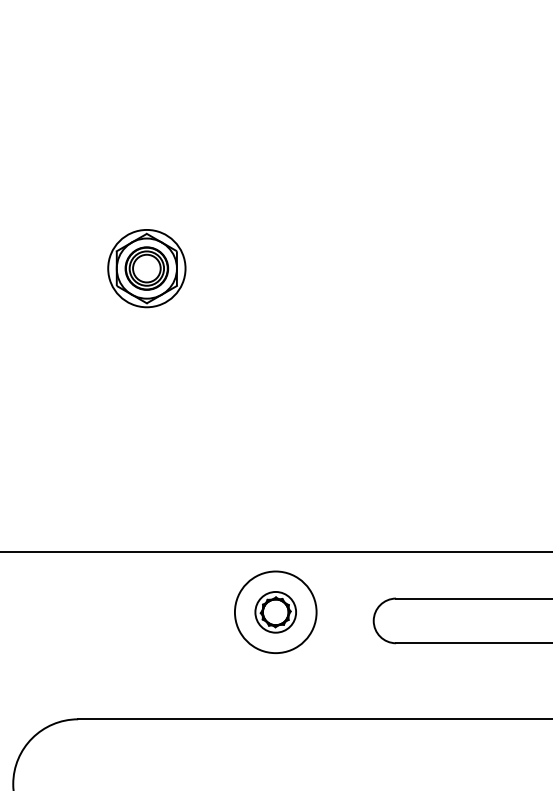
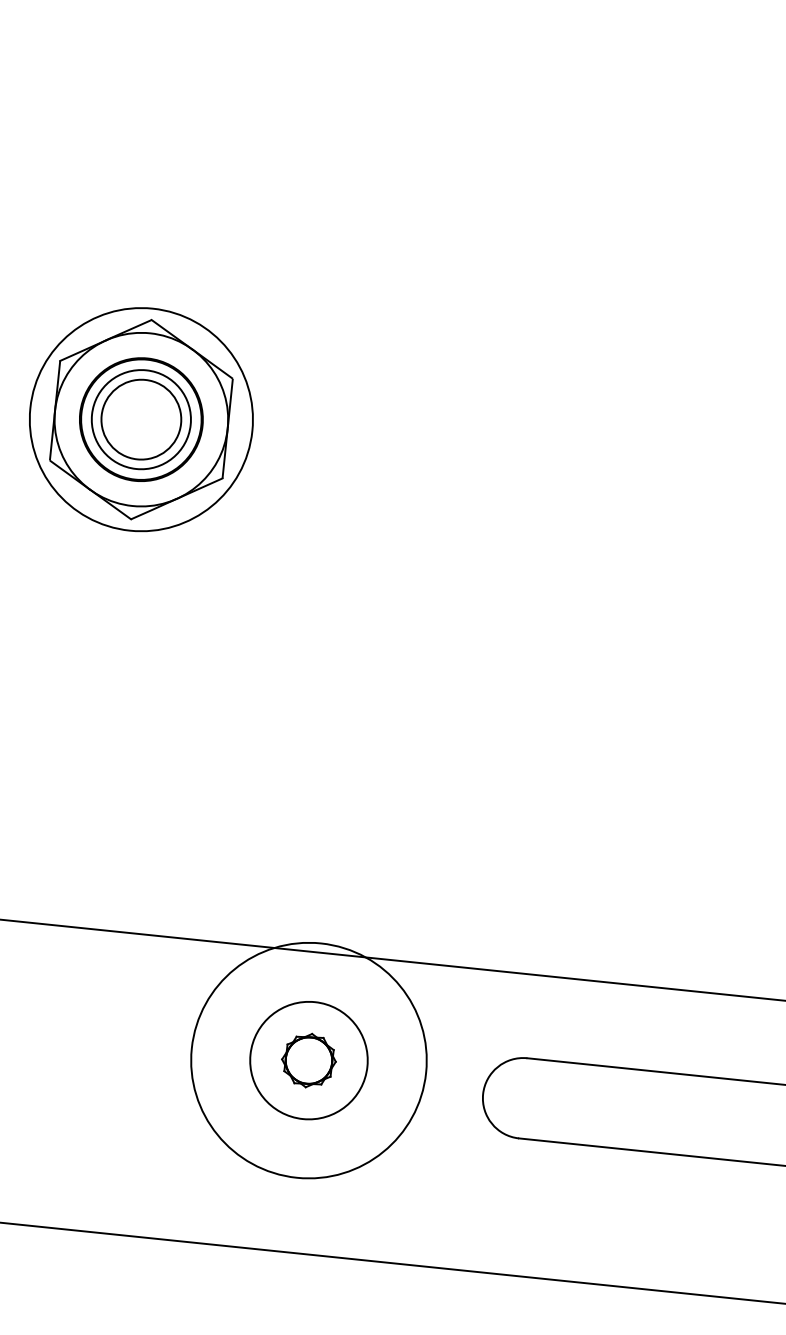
part: (146, 268) -> (140, 419), size x1.6
circle: (275, 611) -> (308, 1059), size x1.6
circle: (275, 612) -> (308, 1060), size x1.6

